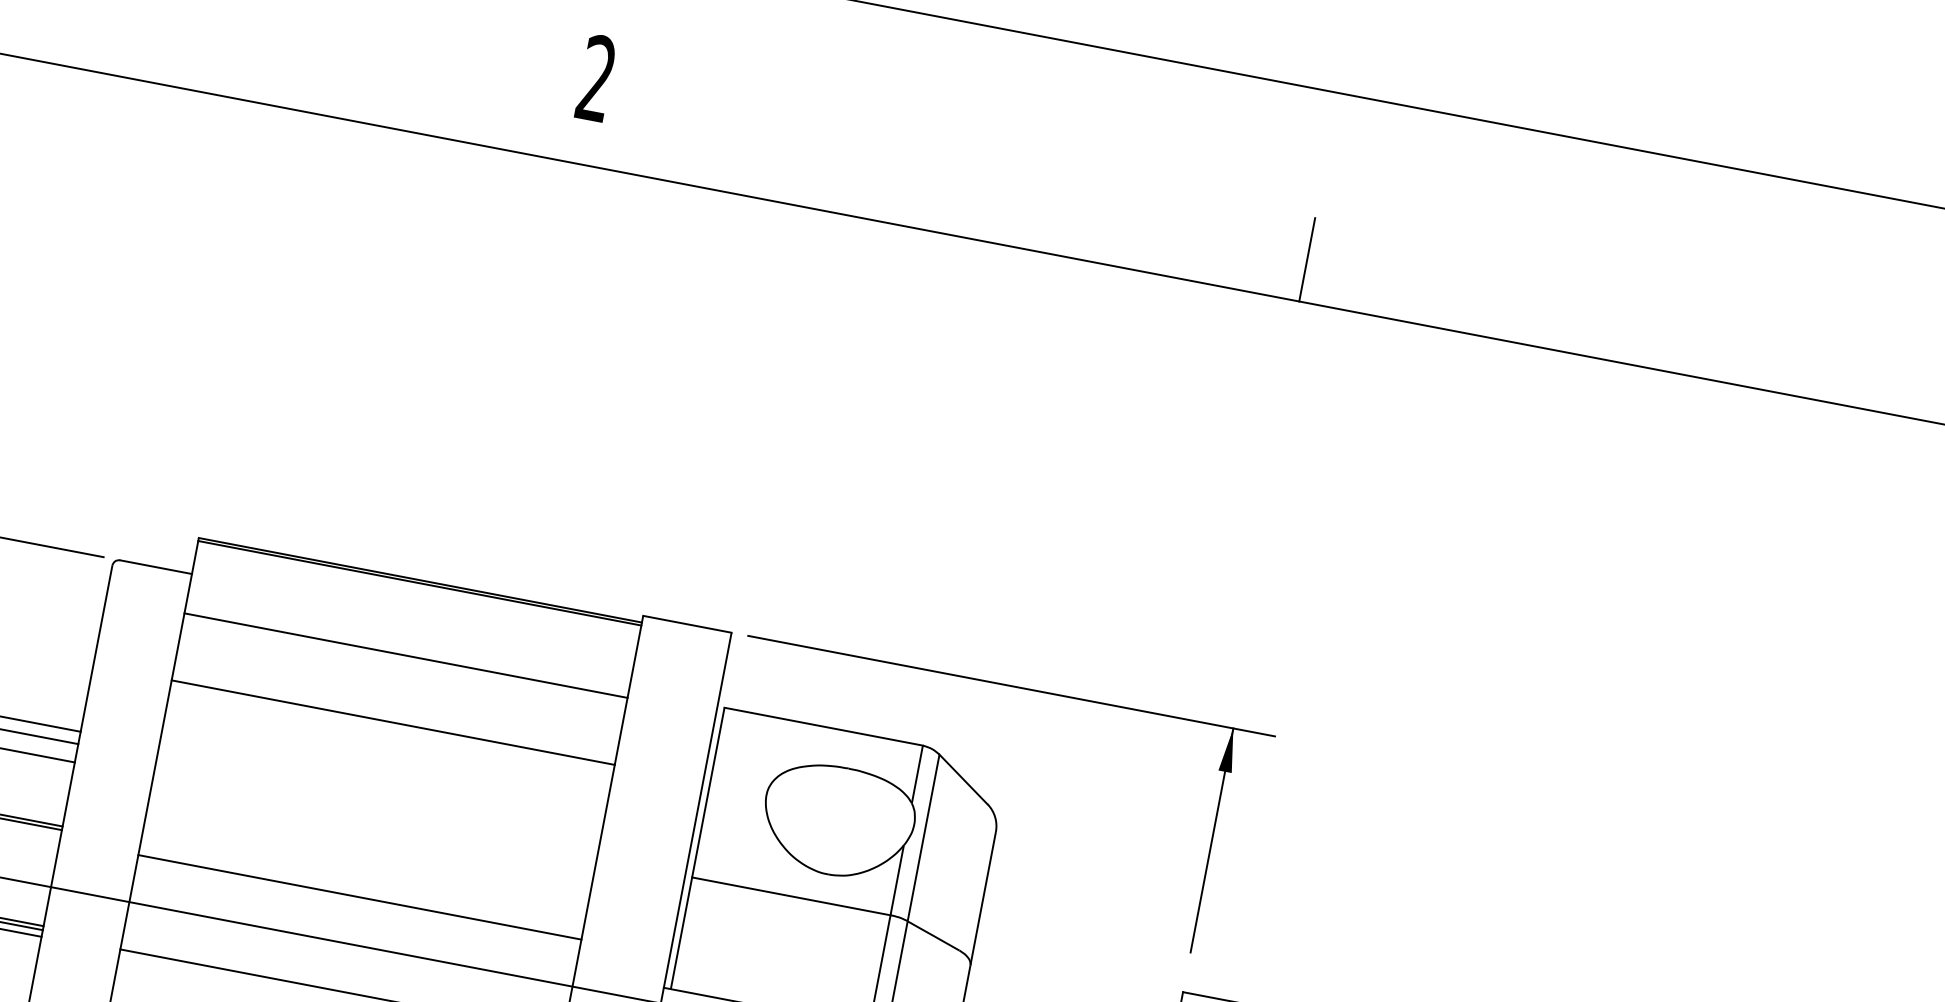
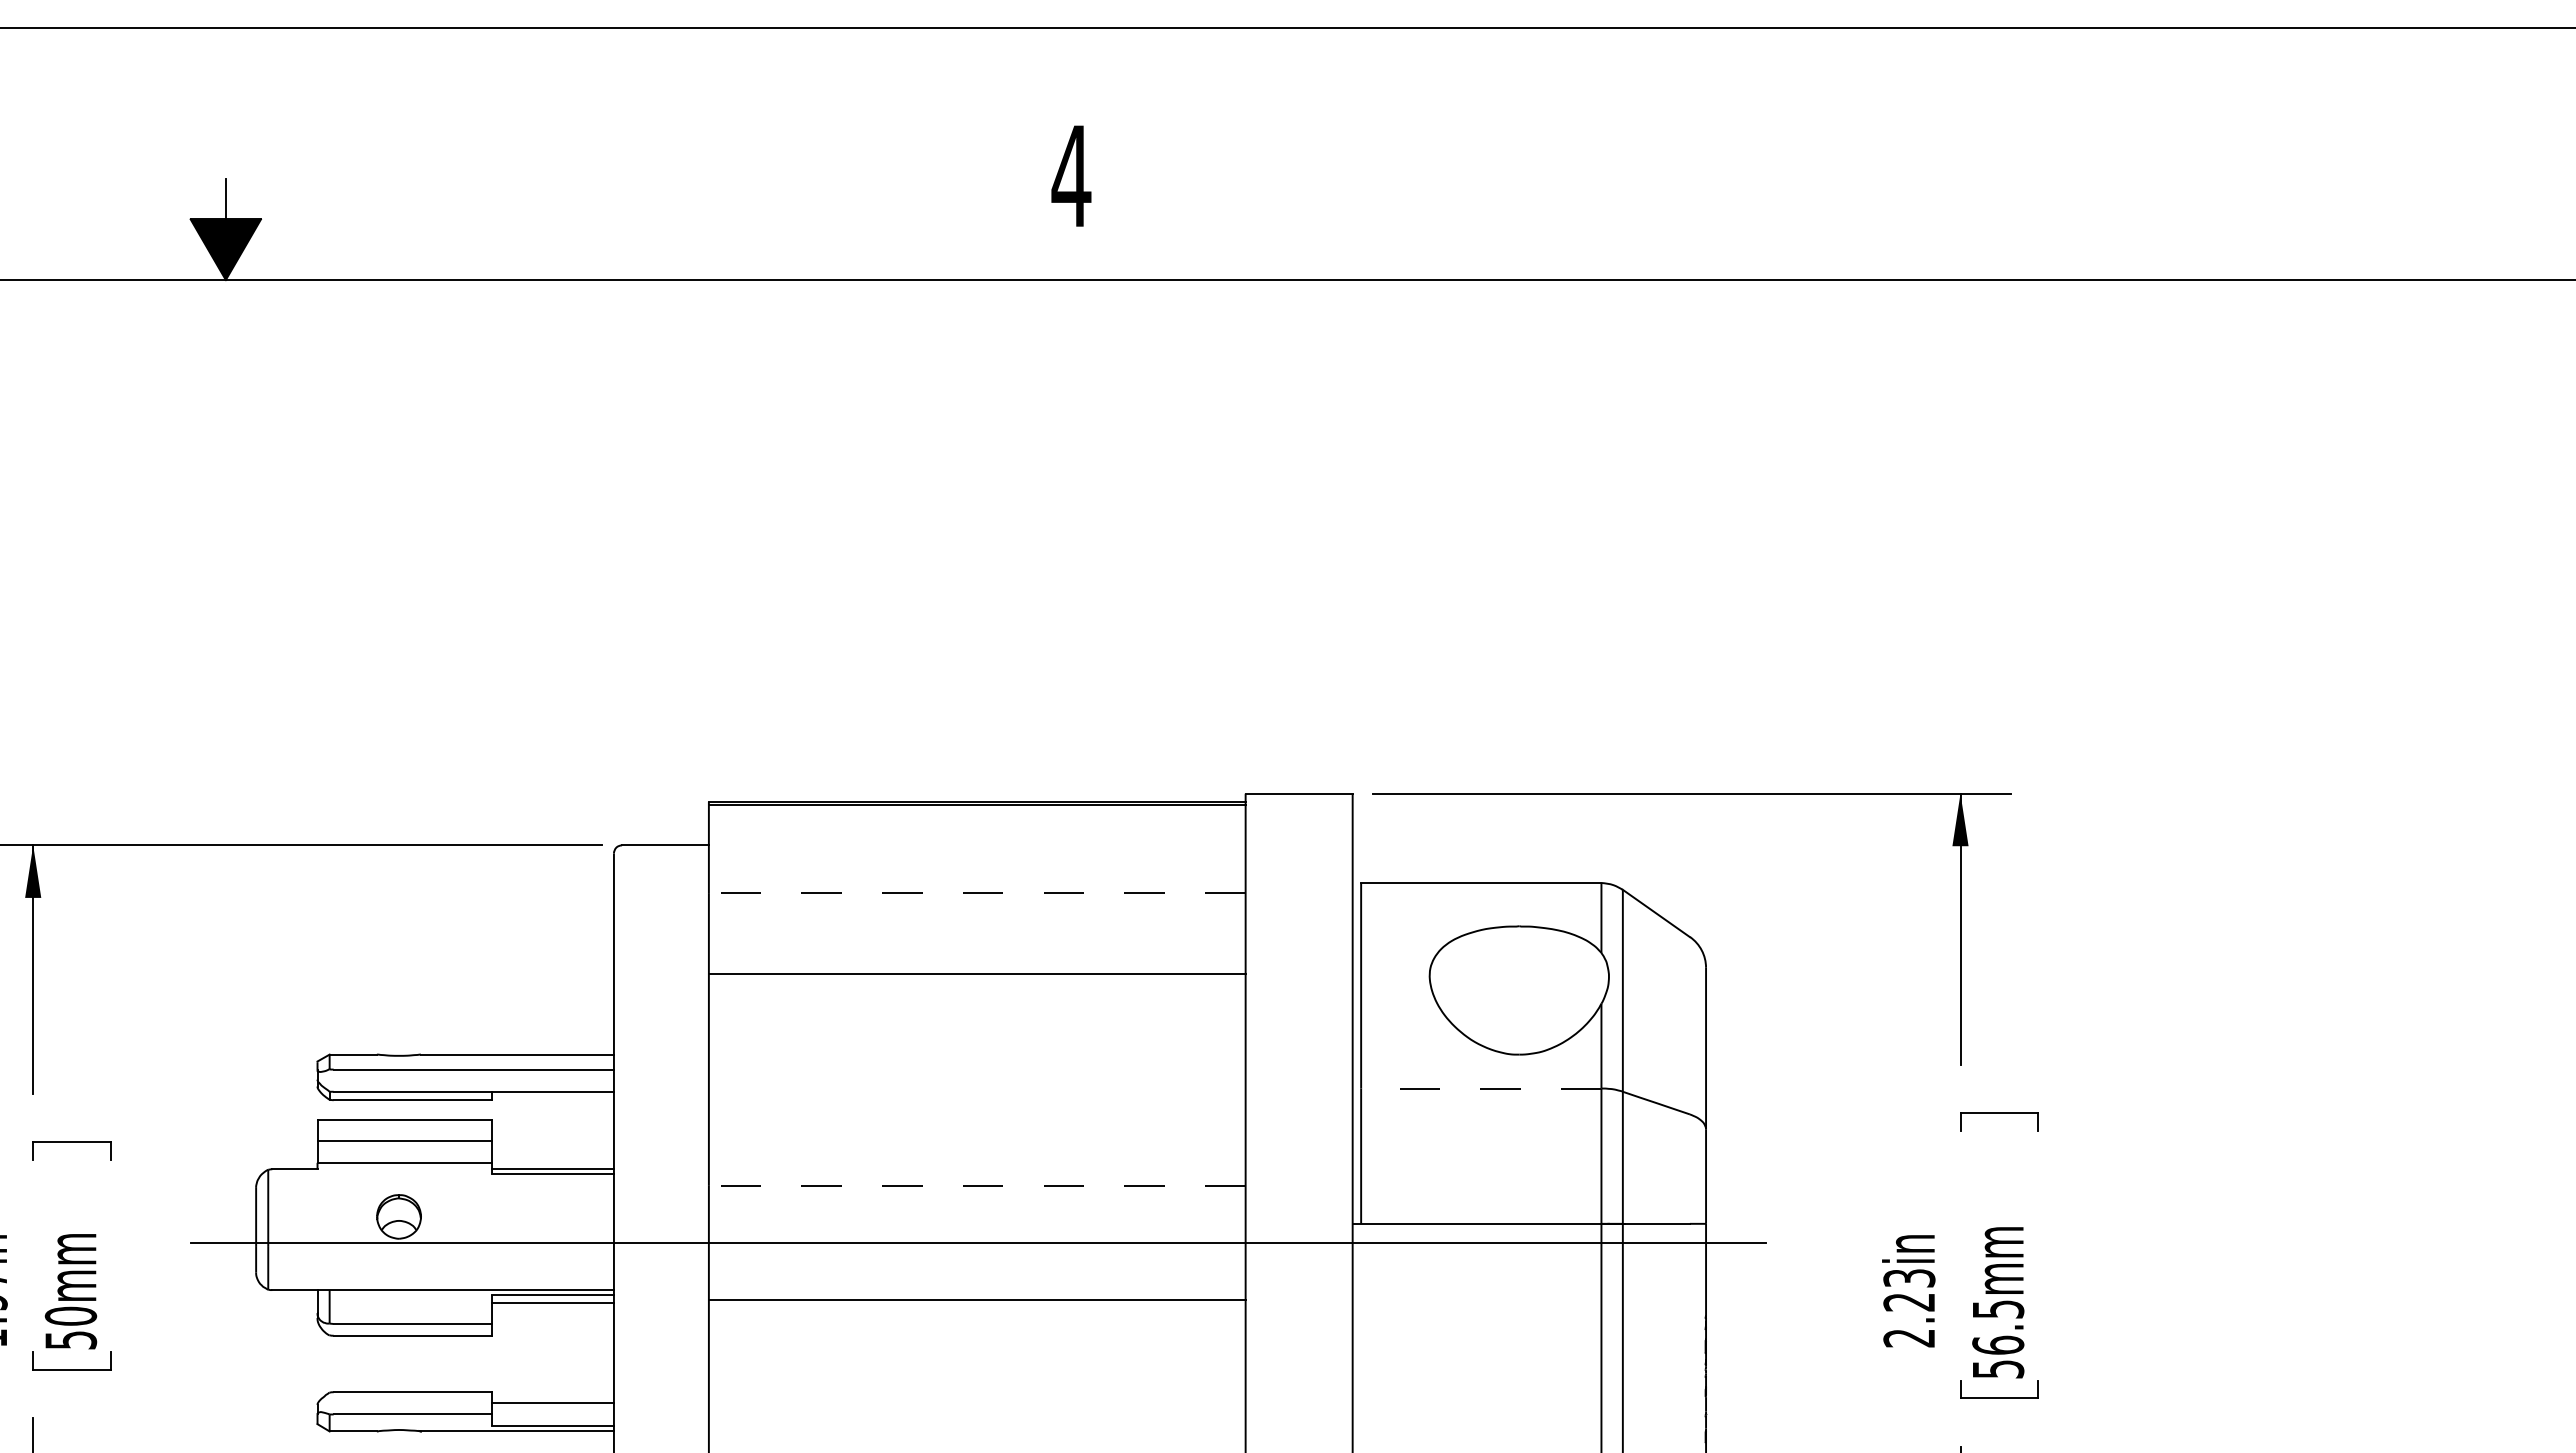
text: (596, 77) -> (1071, 174), 2 -> 4
line: (1307, 259) -> (1942, 229), removed
line: (405, 655) -> (976, 893), solid -> dashed
line: (359, 896) -> (976, 1185), solid -> dashed
line: (790, 896) -> (1480, 1088), solid -> dashed

